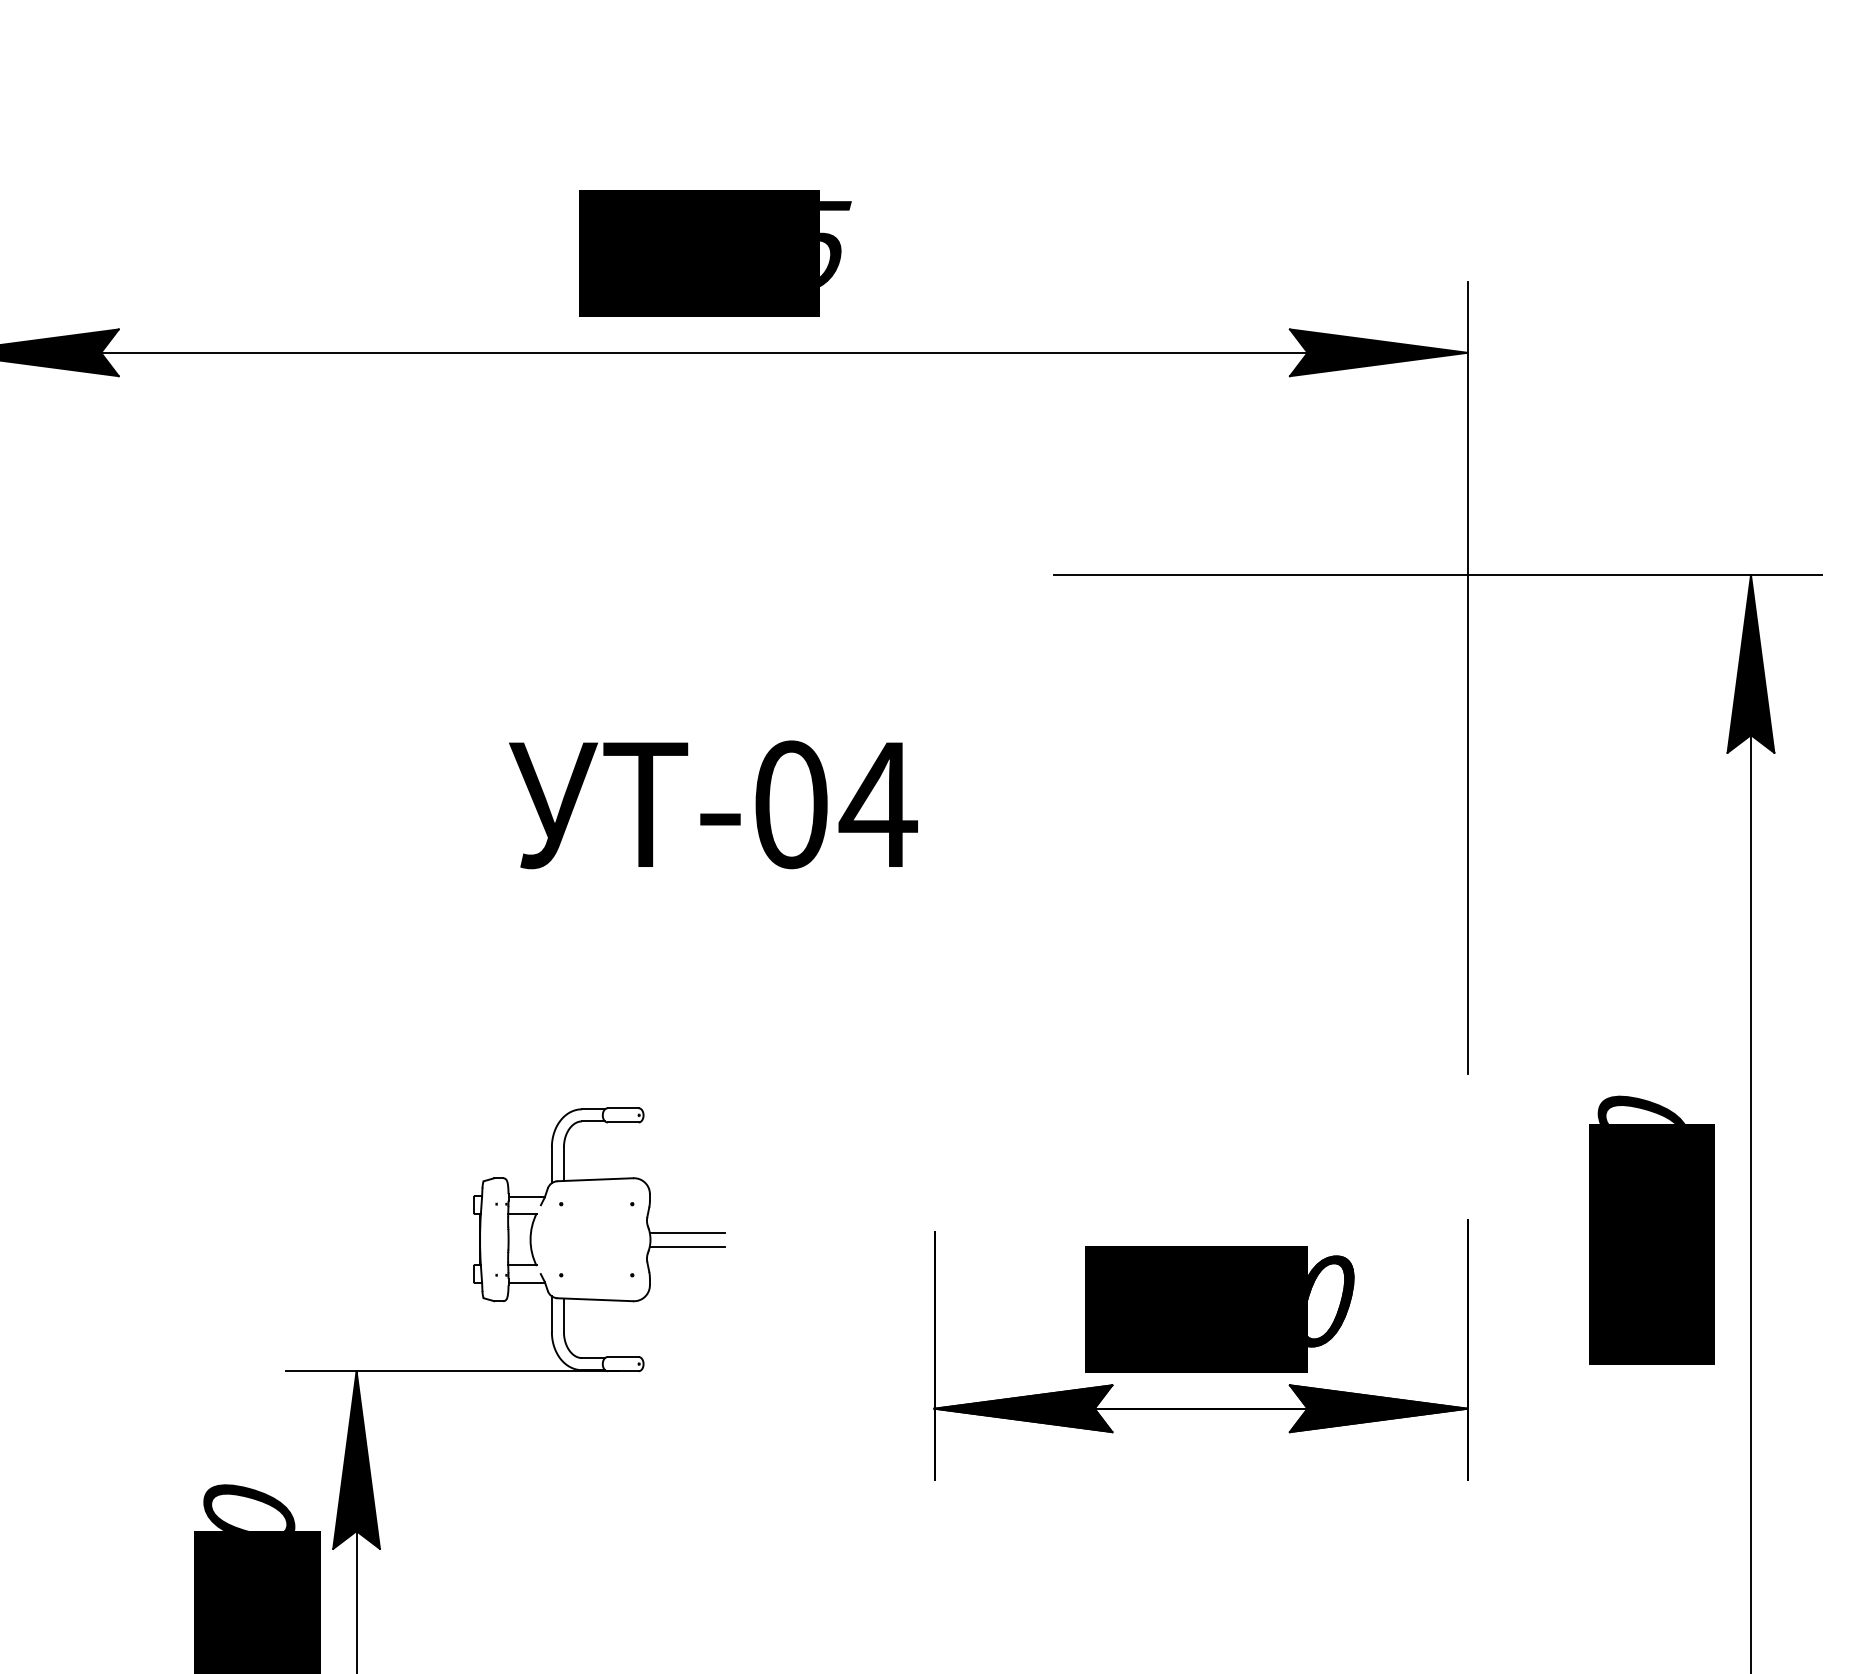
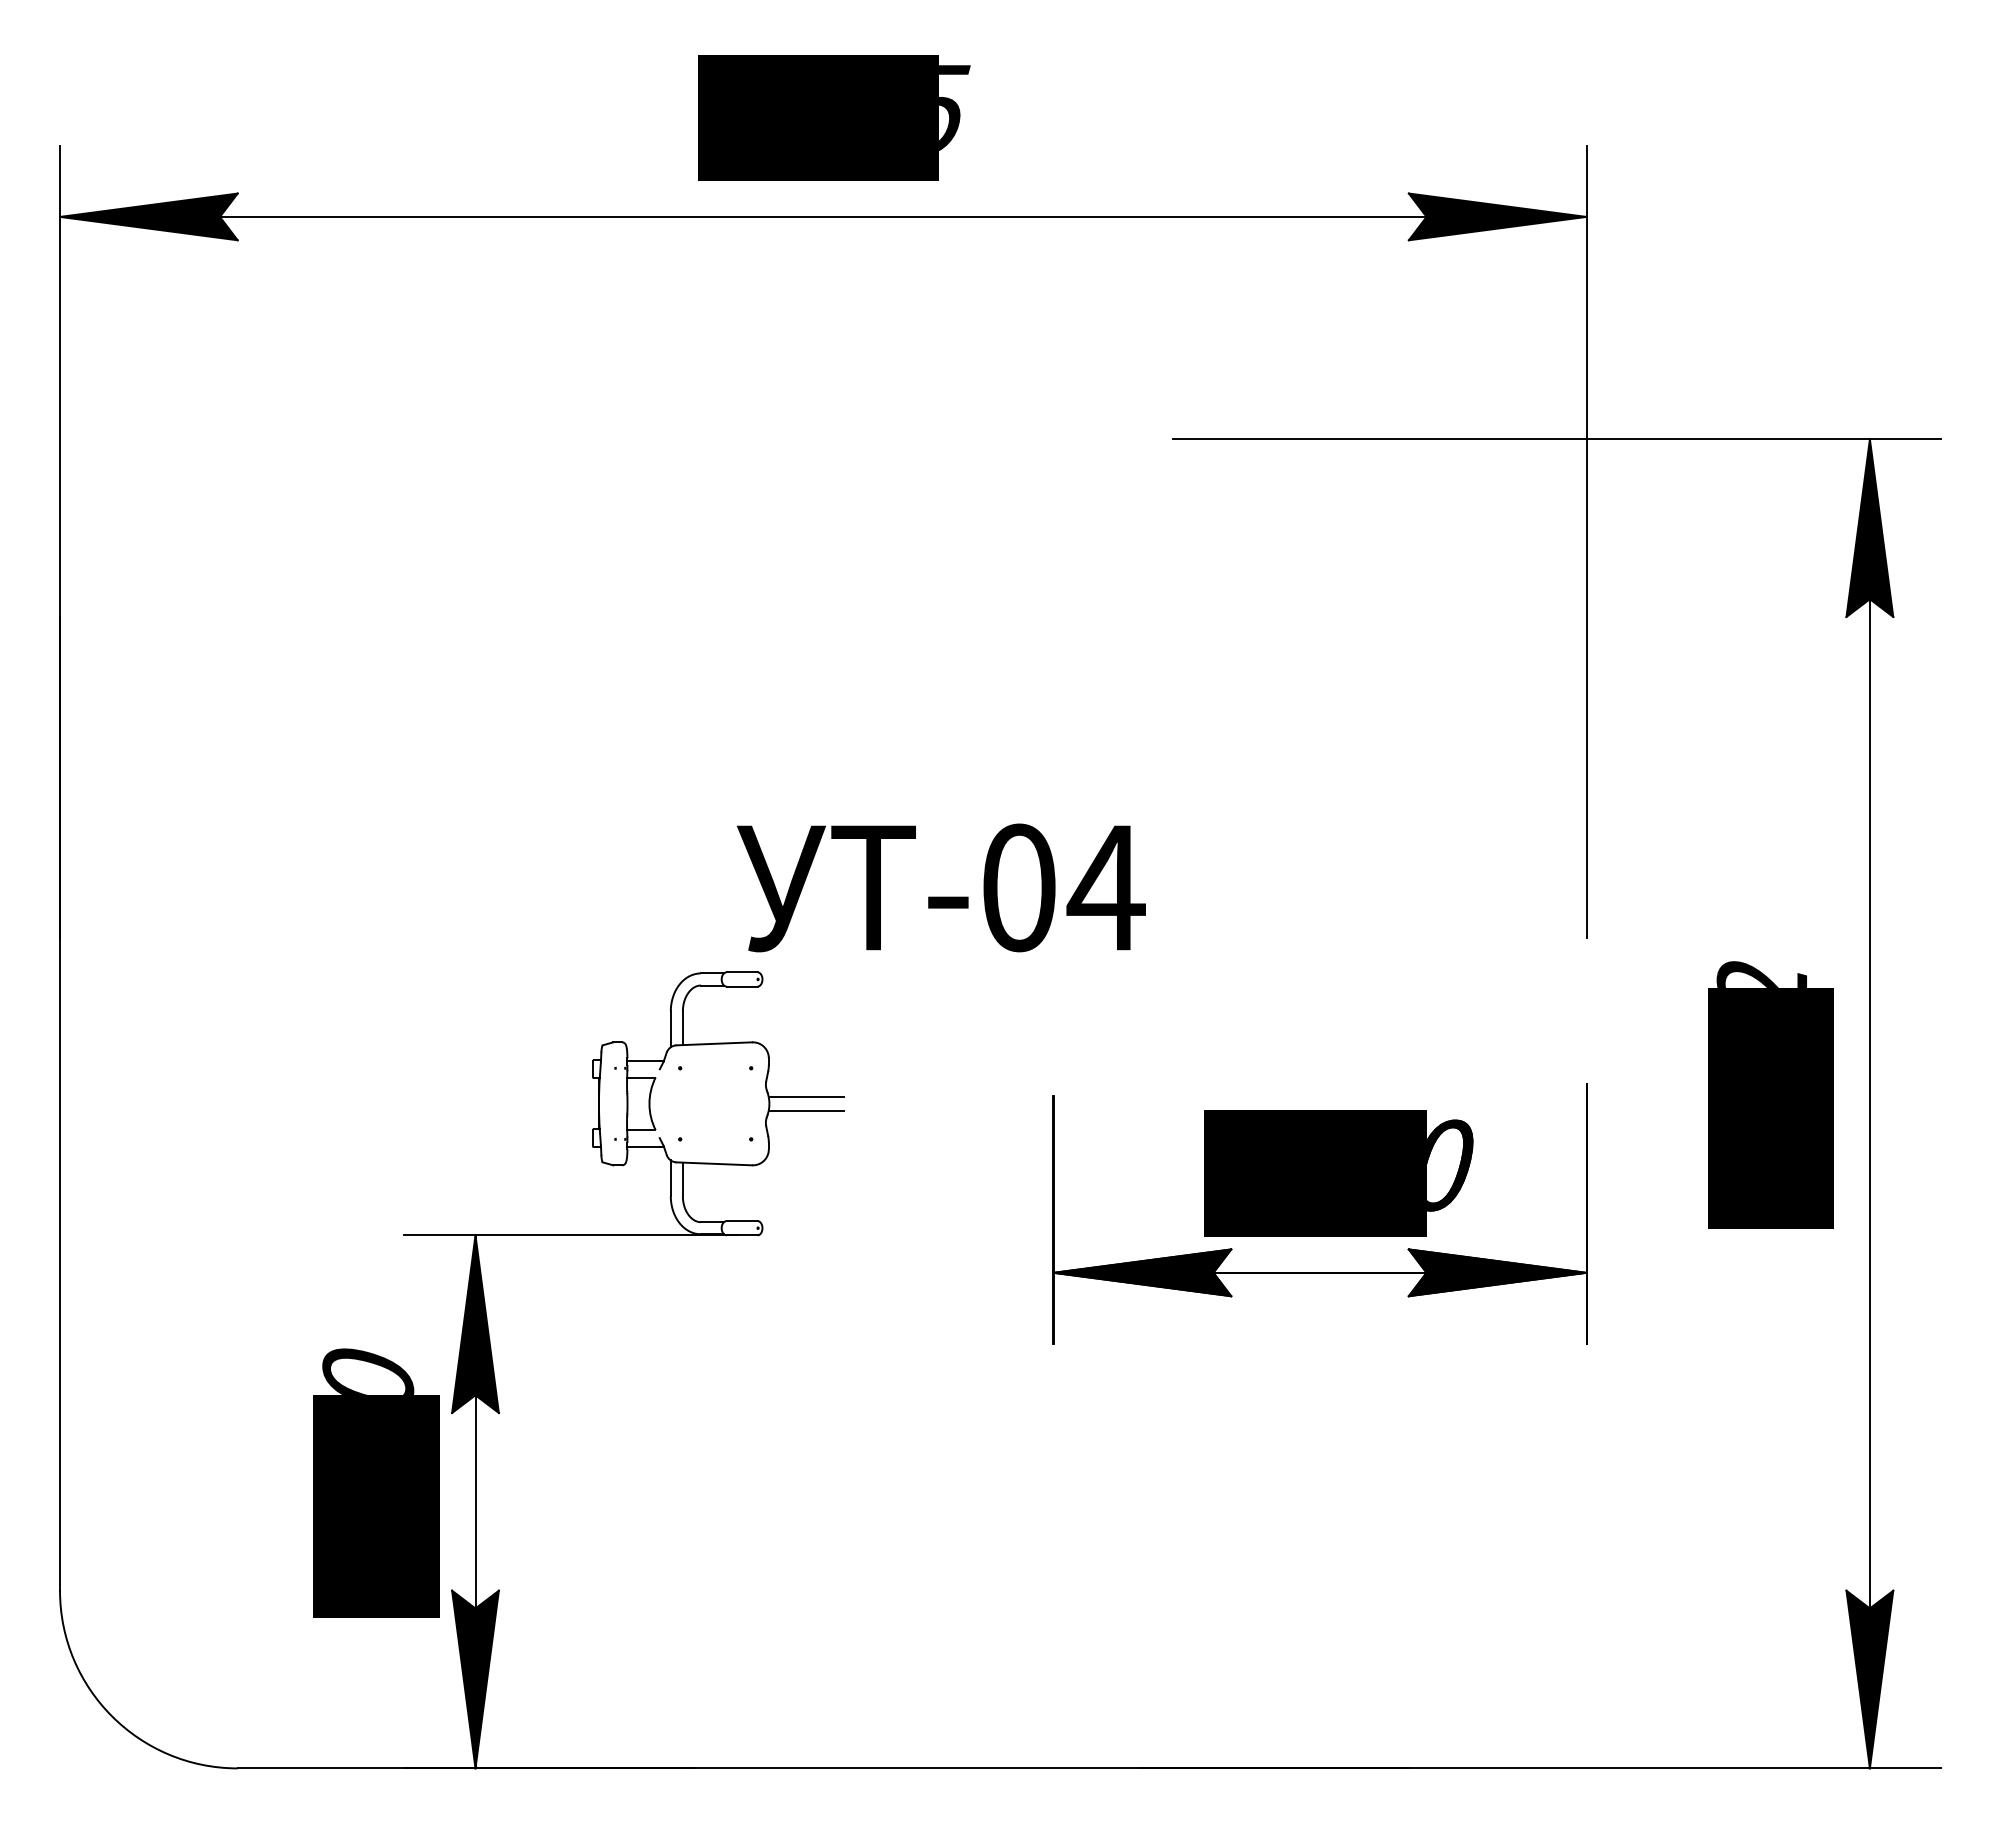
text: (713, 804) -> (941, 887), moved
text: (1642, 1109) -> (1761, 973), 3740 -> 4442

